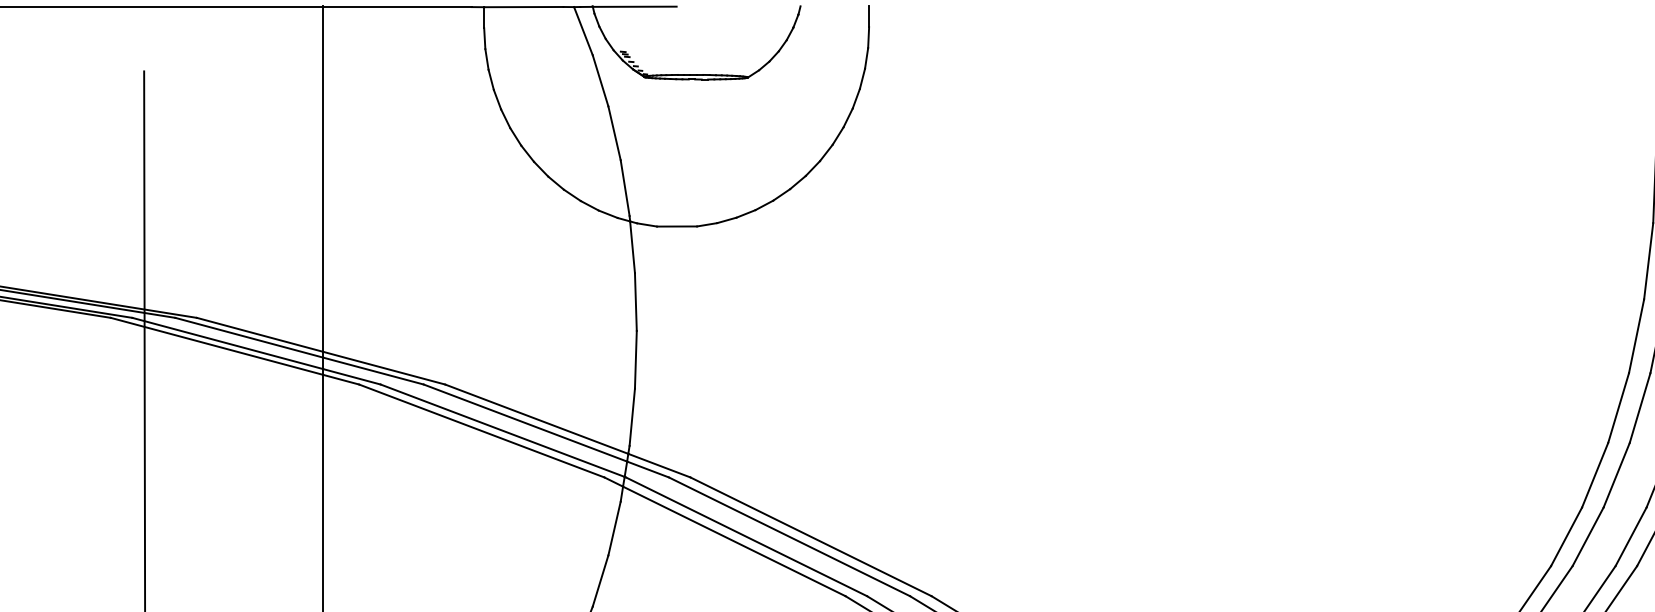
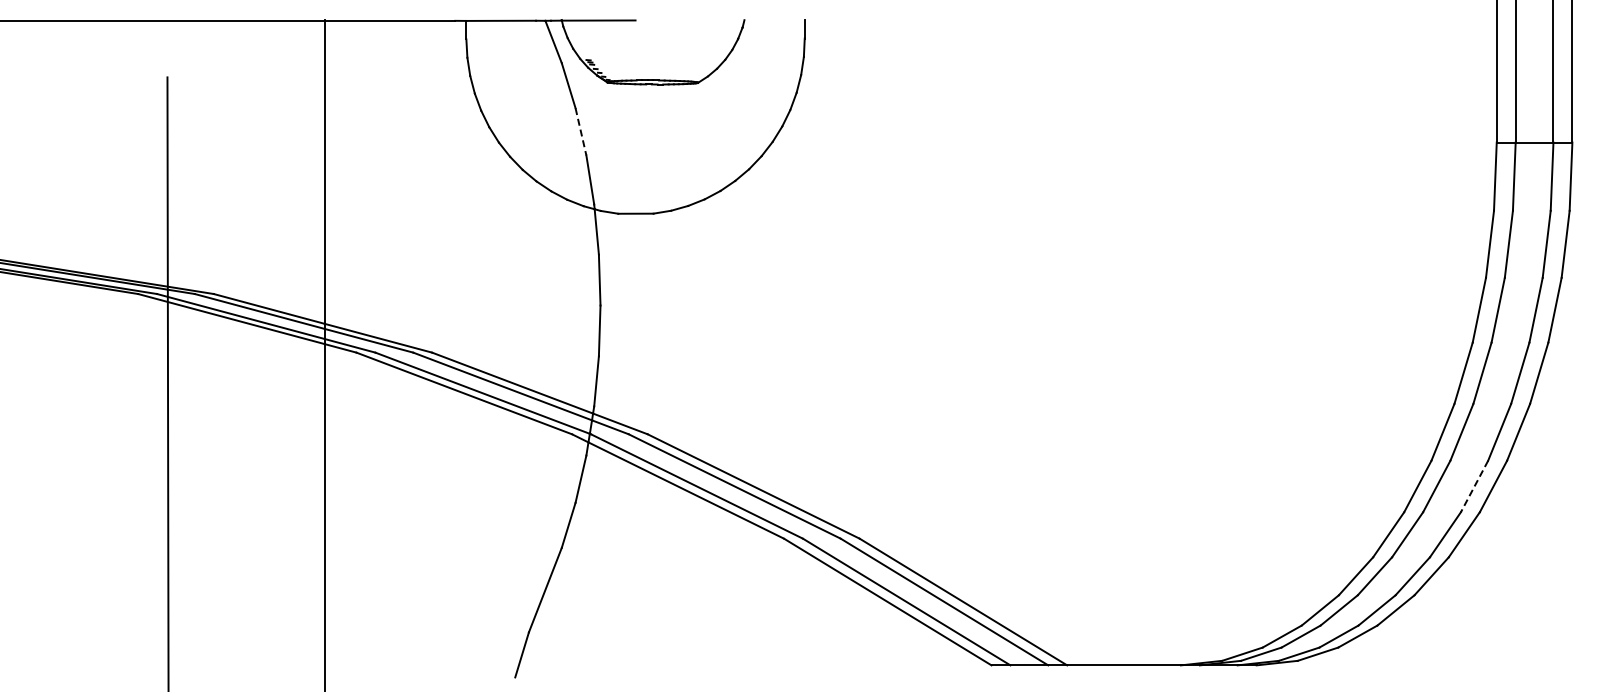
line: (615, 134) -> (581, 132), solid -> dashed
line: (1631, 536) -> (1474, 486), solid -> dashed

